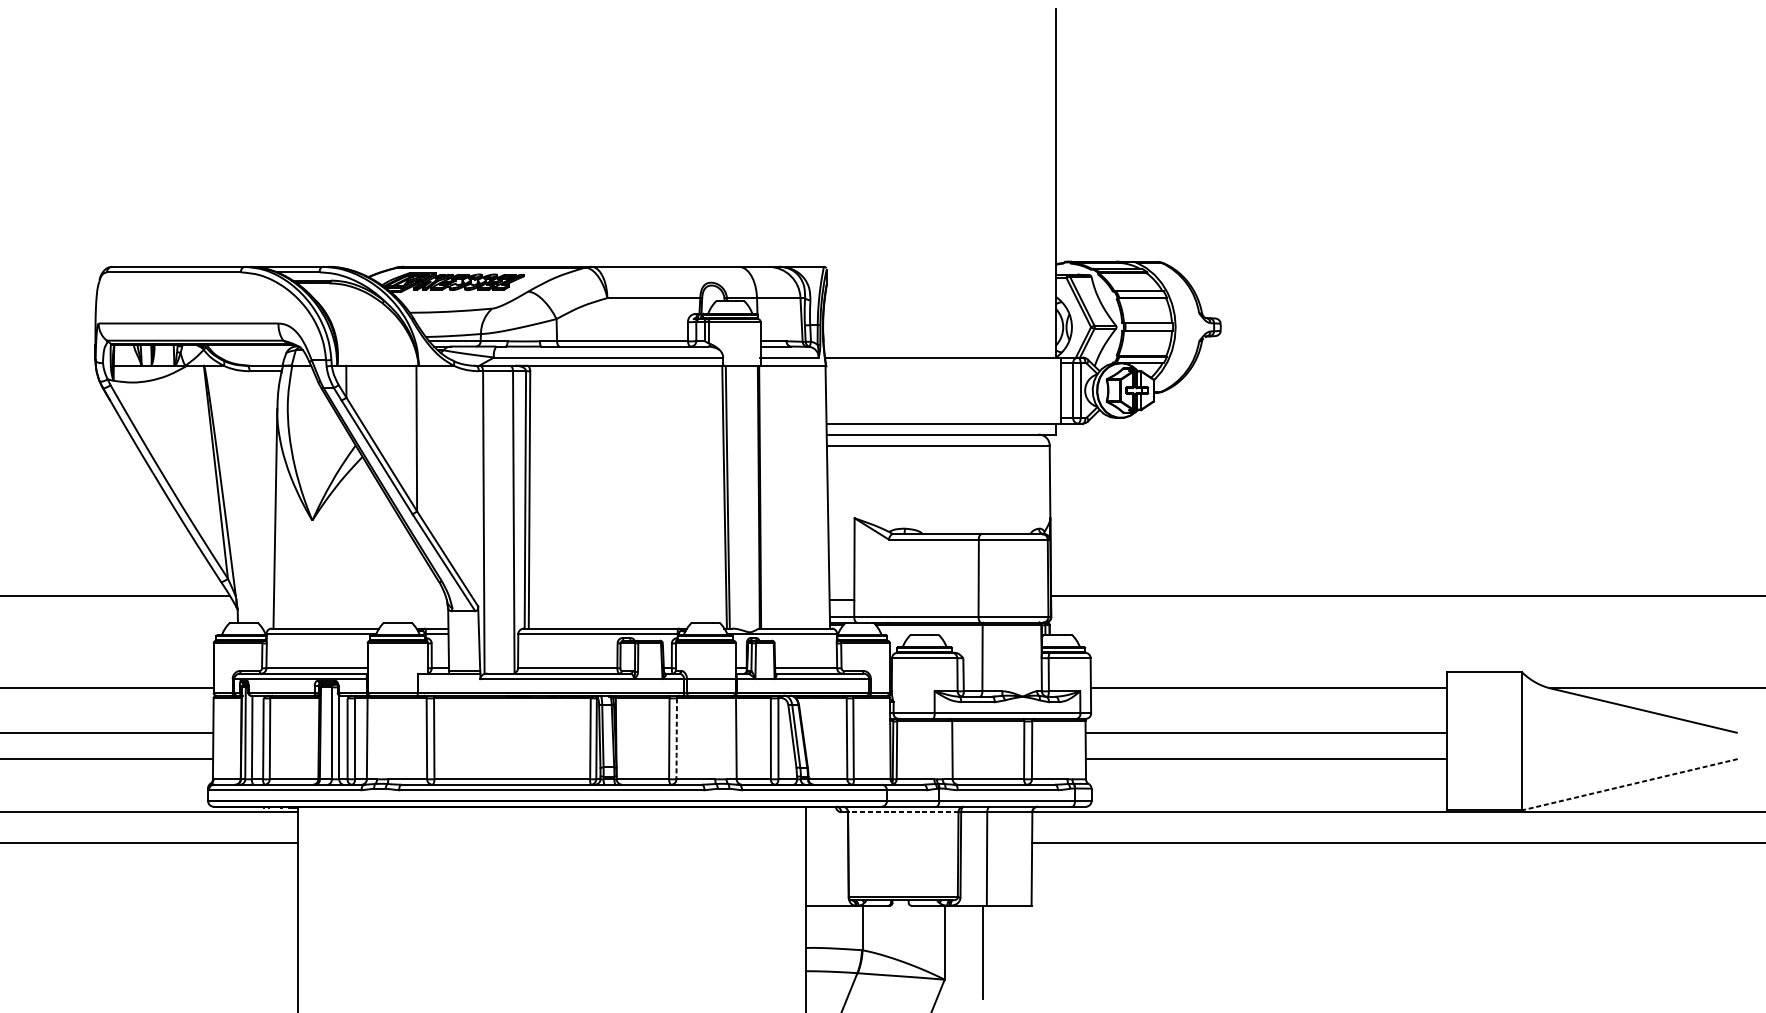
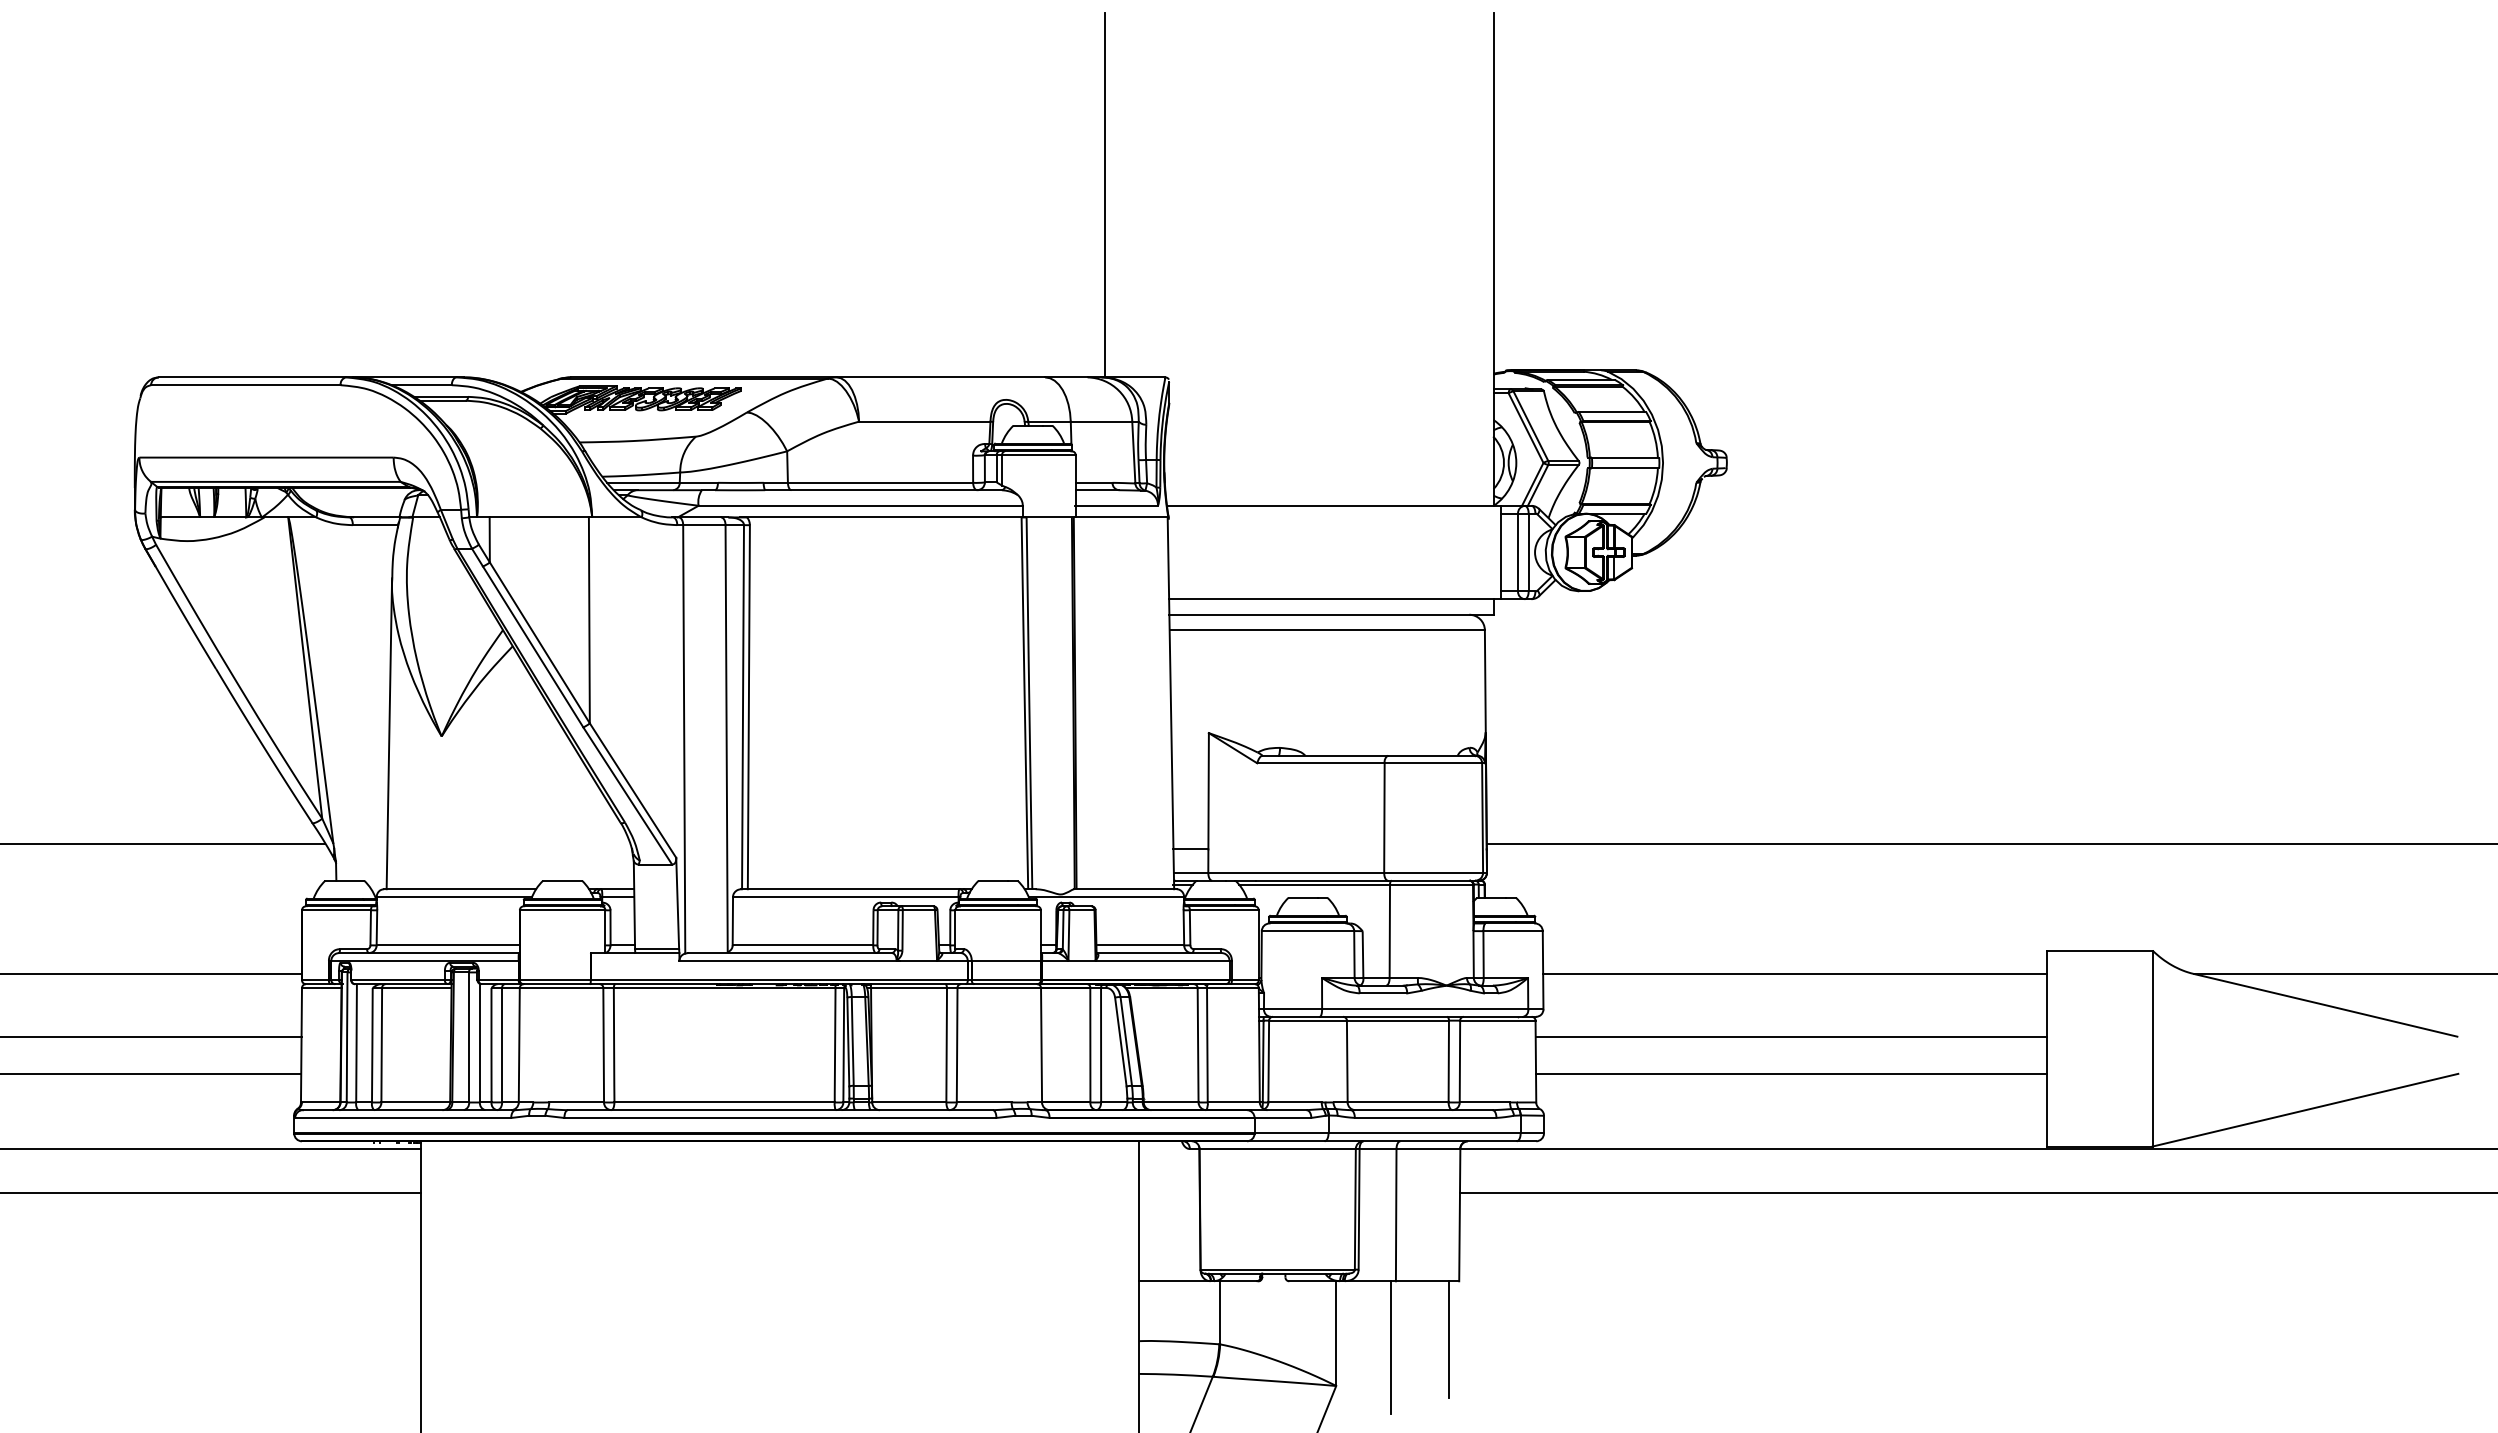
line: (780, 138) -> (1104, 195), added
line: (676, 739) -> (957, 1045), dashed -> solid
line: (1629, 784) -> (2304, 1110), dashed -> solid
line: (903, 811) -> (1277, 1148), dashed -> solid
line: (1024, 946) -> (1449, 1339), added

